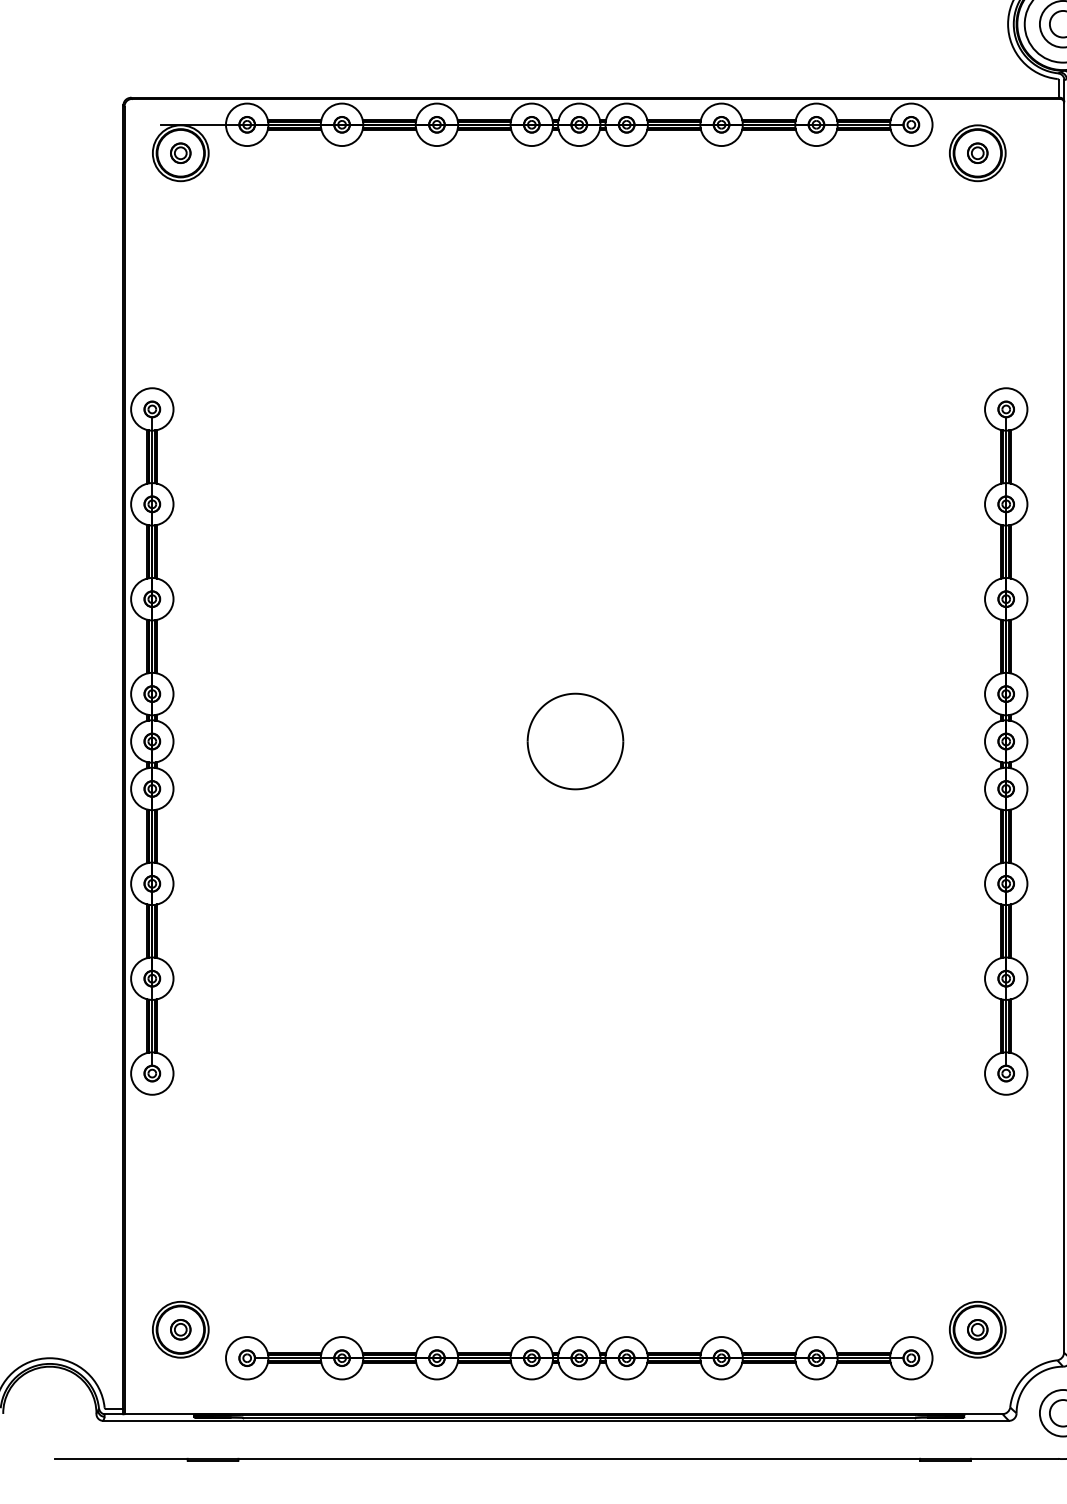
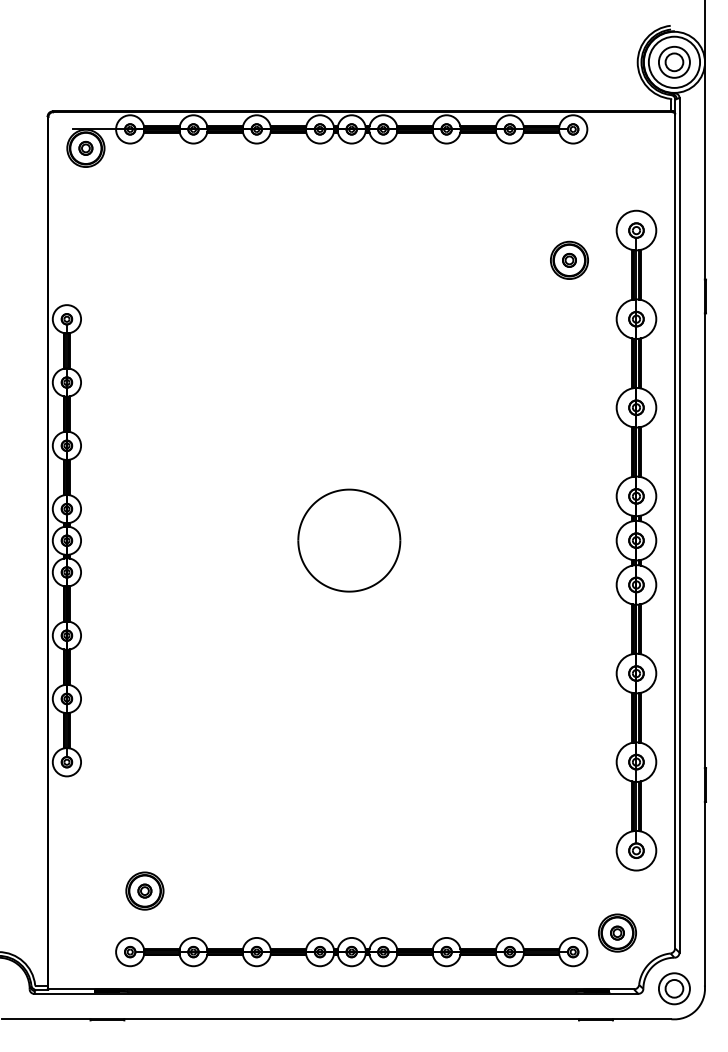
part: (977, 151) -> (569, 259), moved
part: (574, 741) -> (348, 540), size x1.6
part: (1006, 741) -> (636, 540), size x1.4
part: (180, 1328) -> (144, 890), moved

